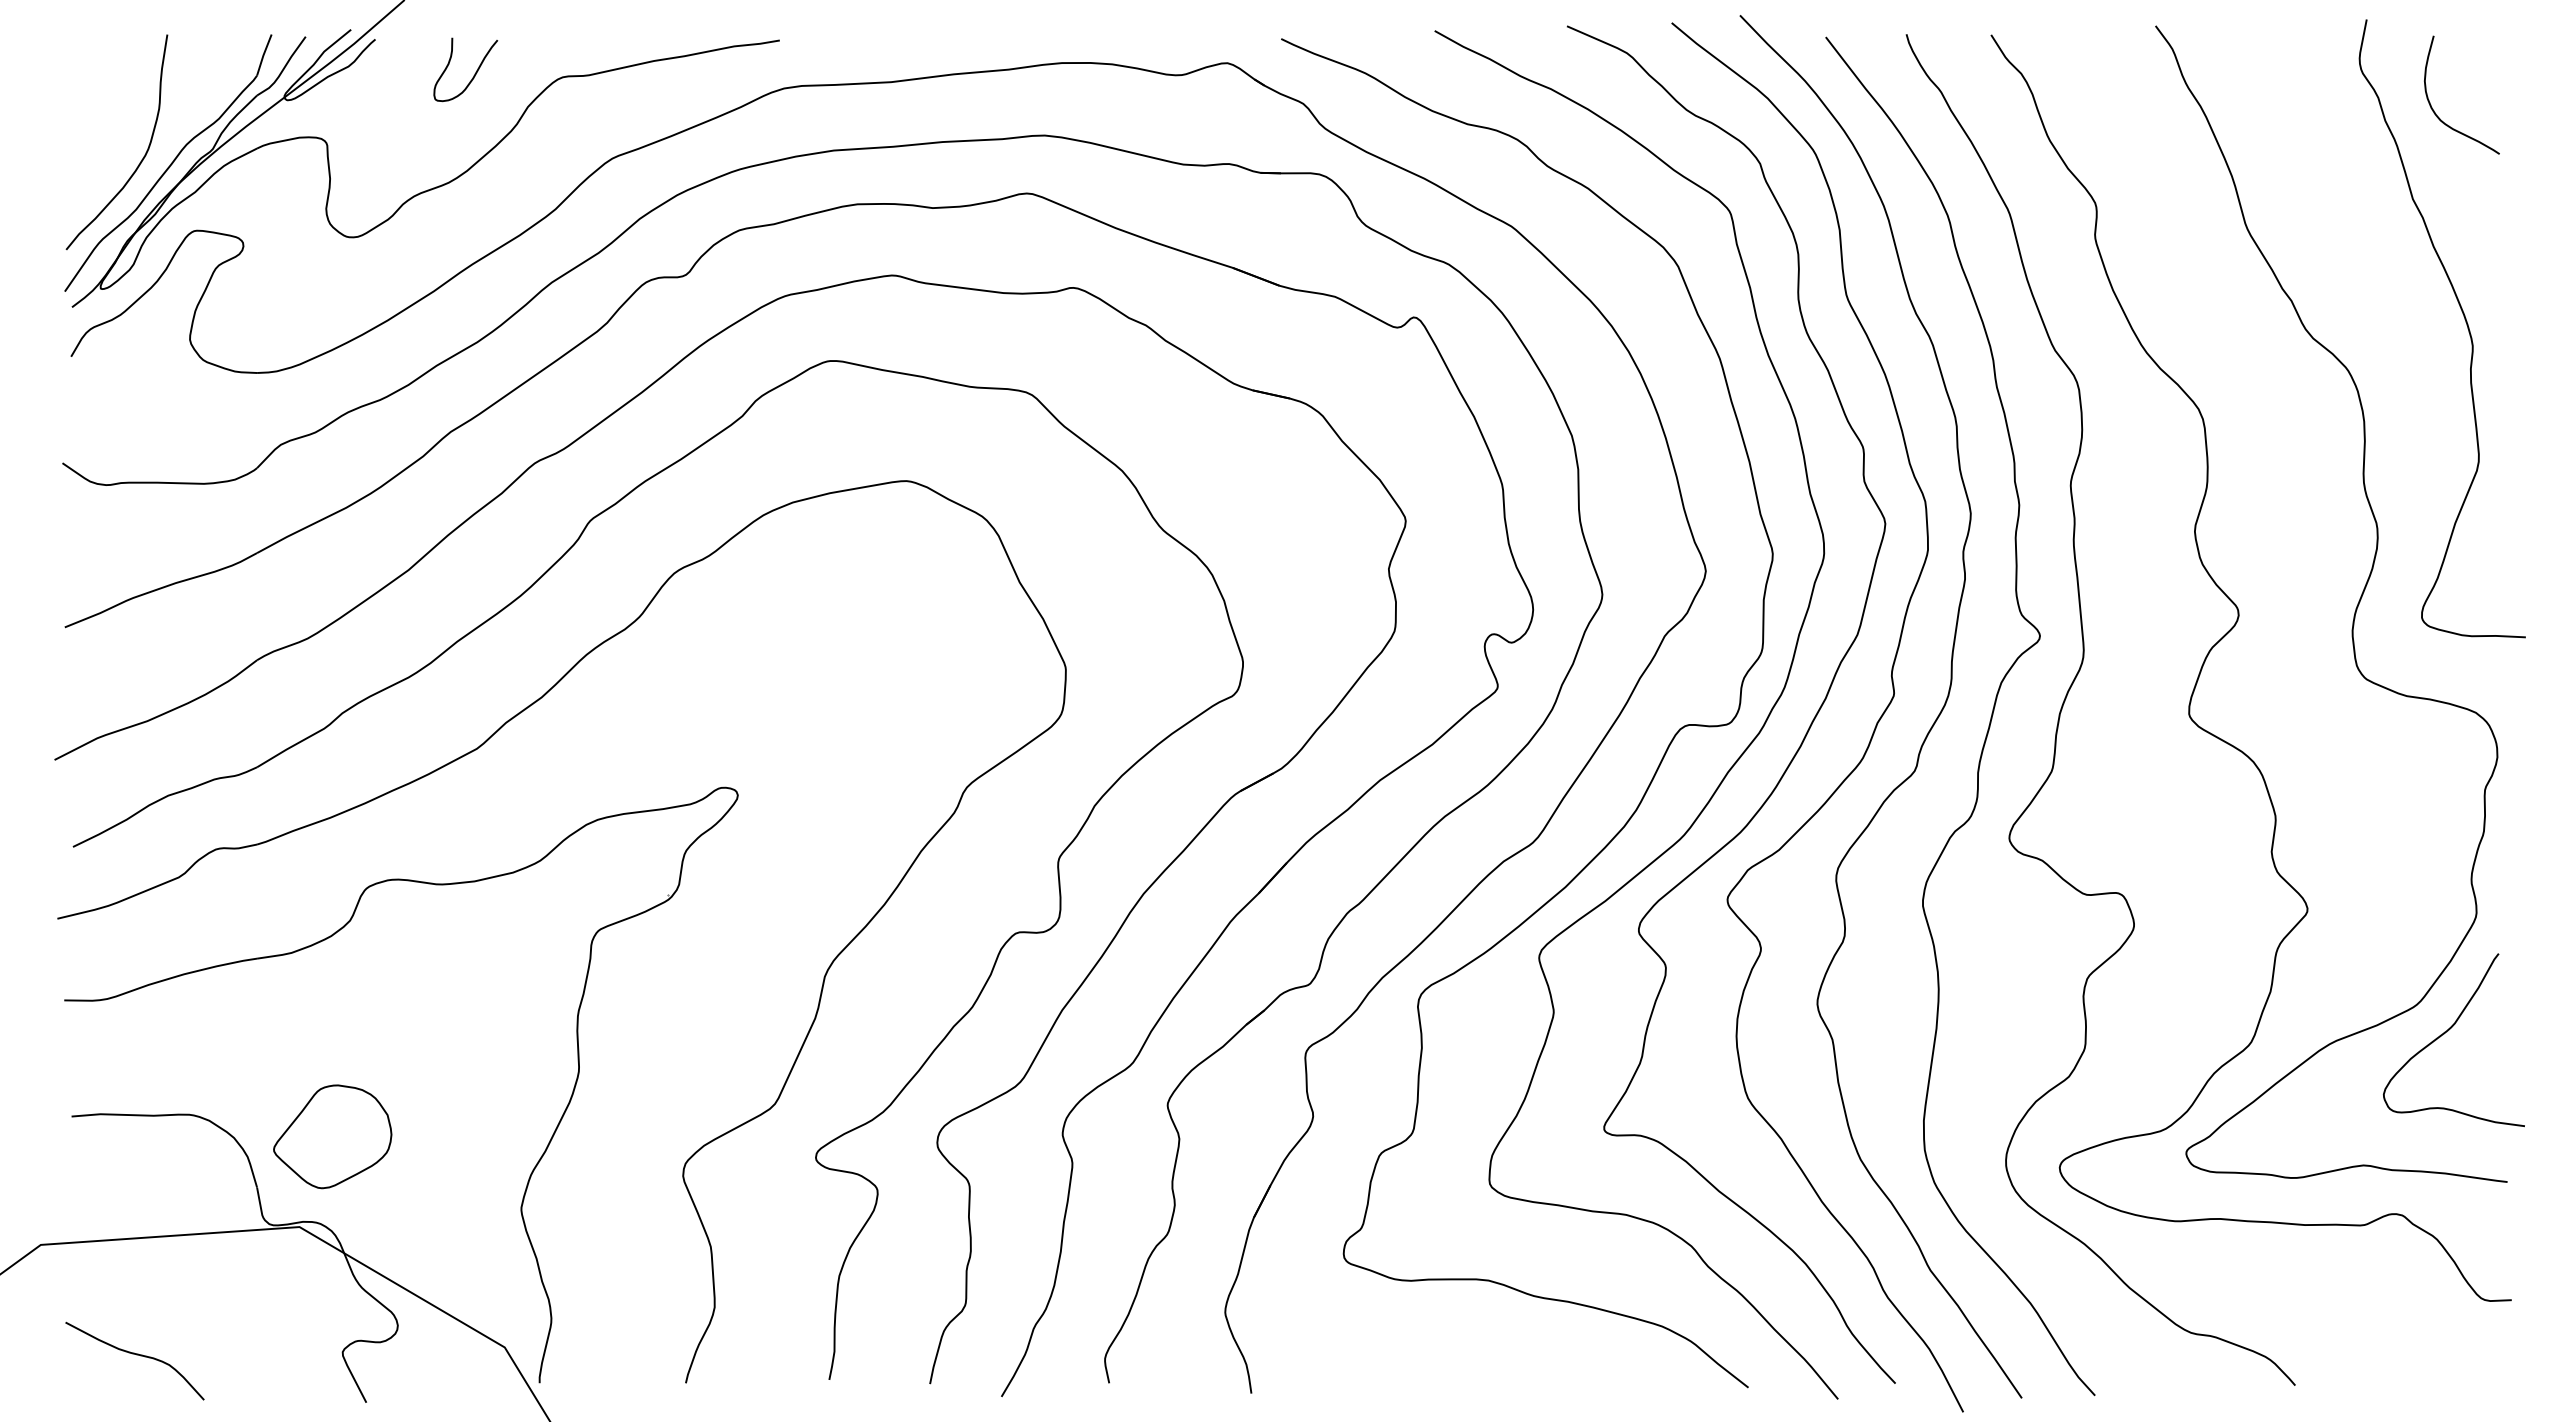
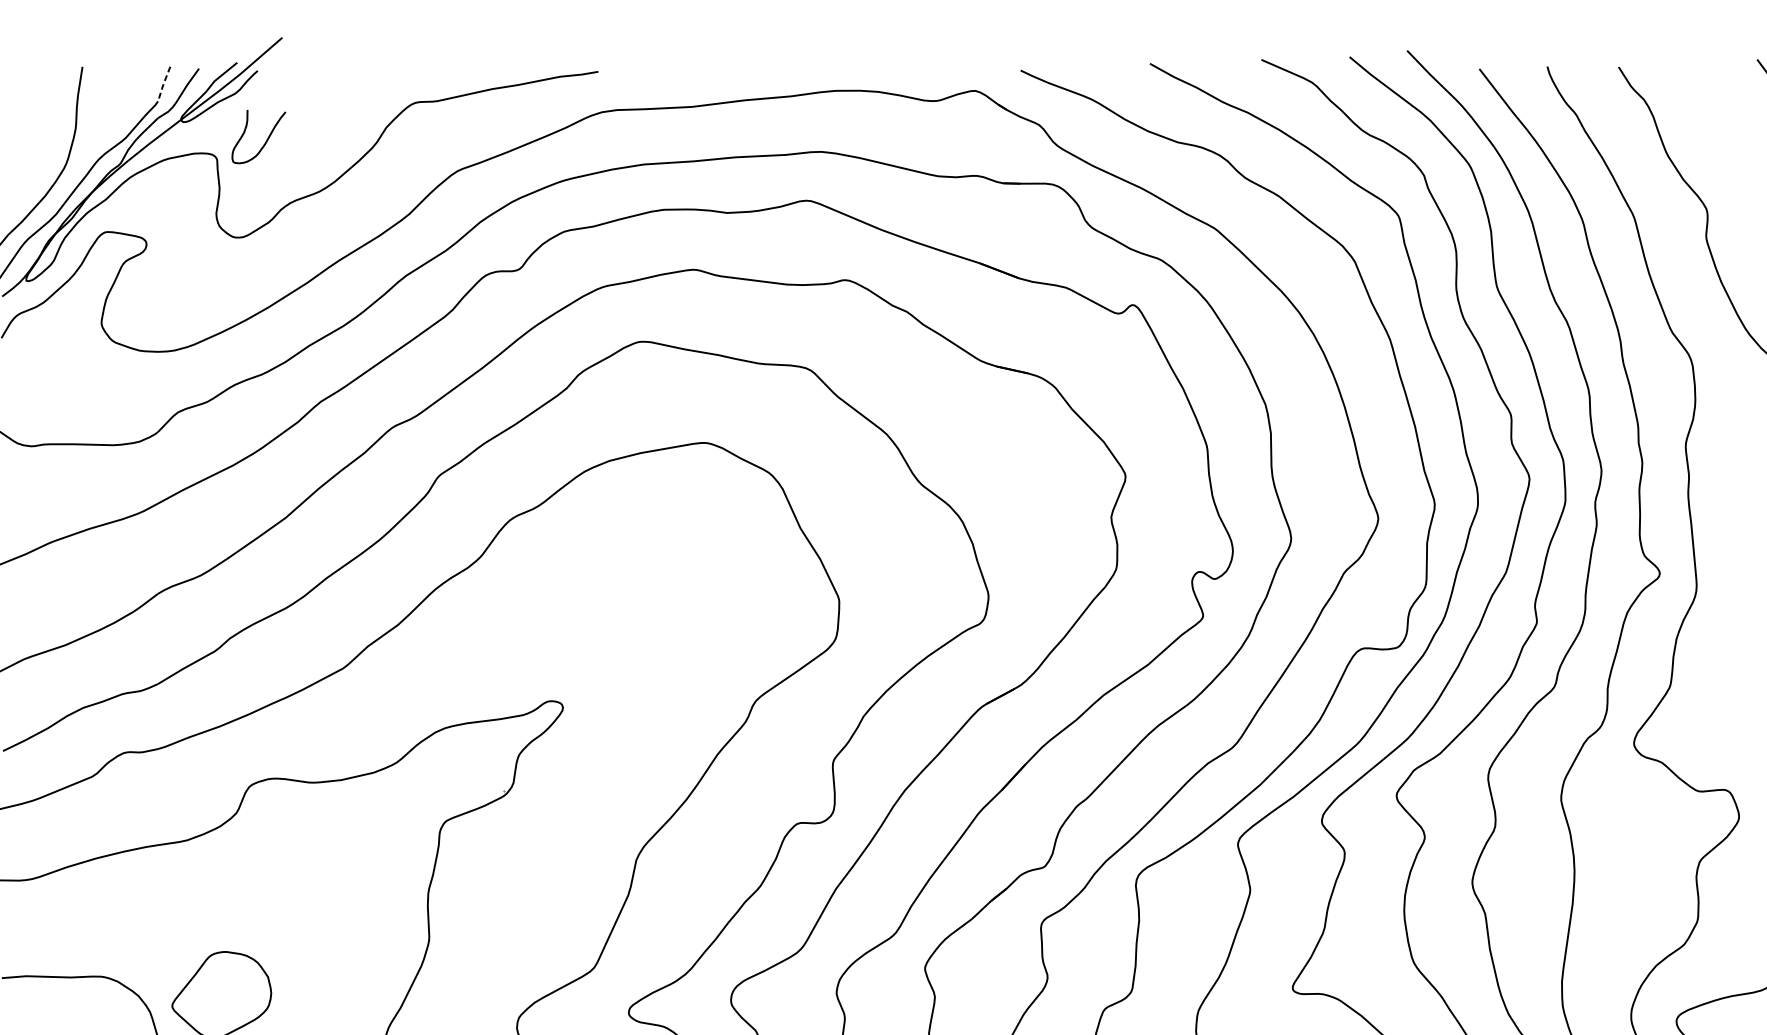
line: (263, 55) -> (163, 84), solid -> dashed
curve: (474, 73) -> (266, 140), moved

